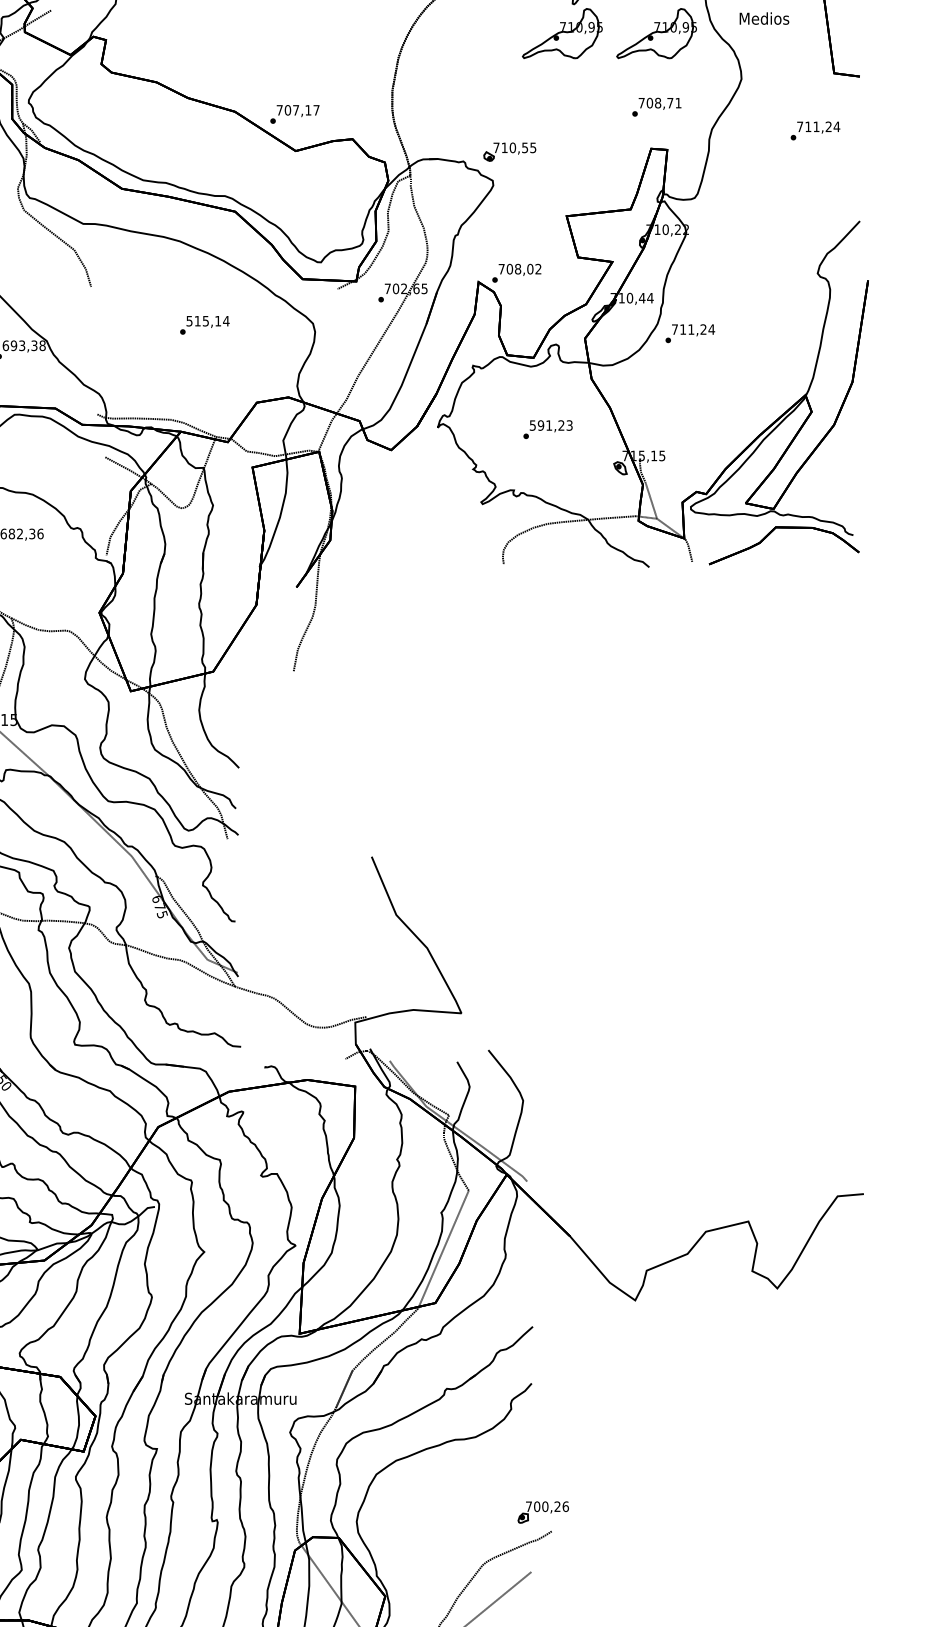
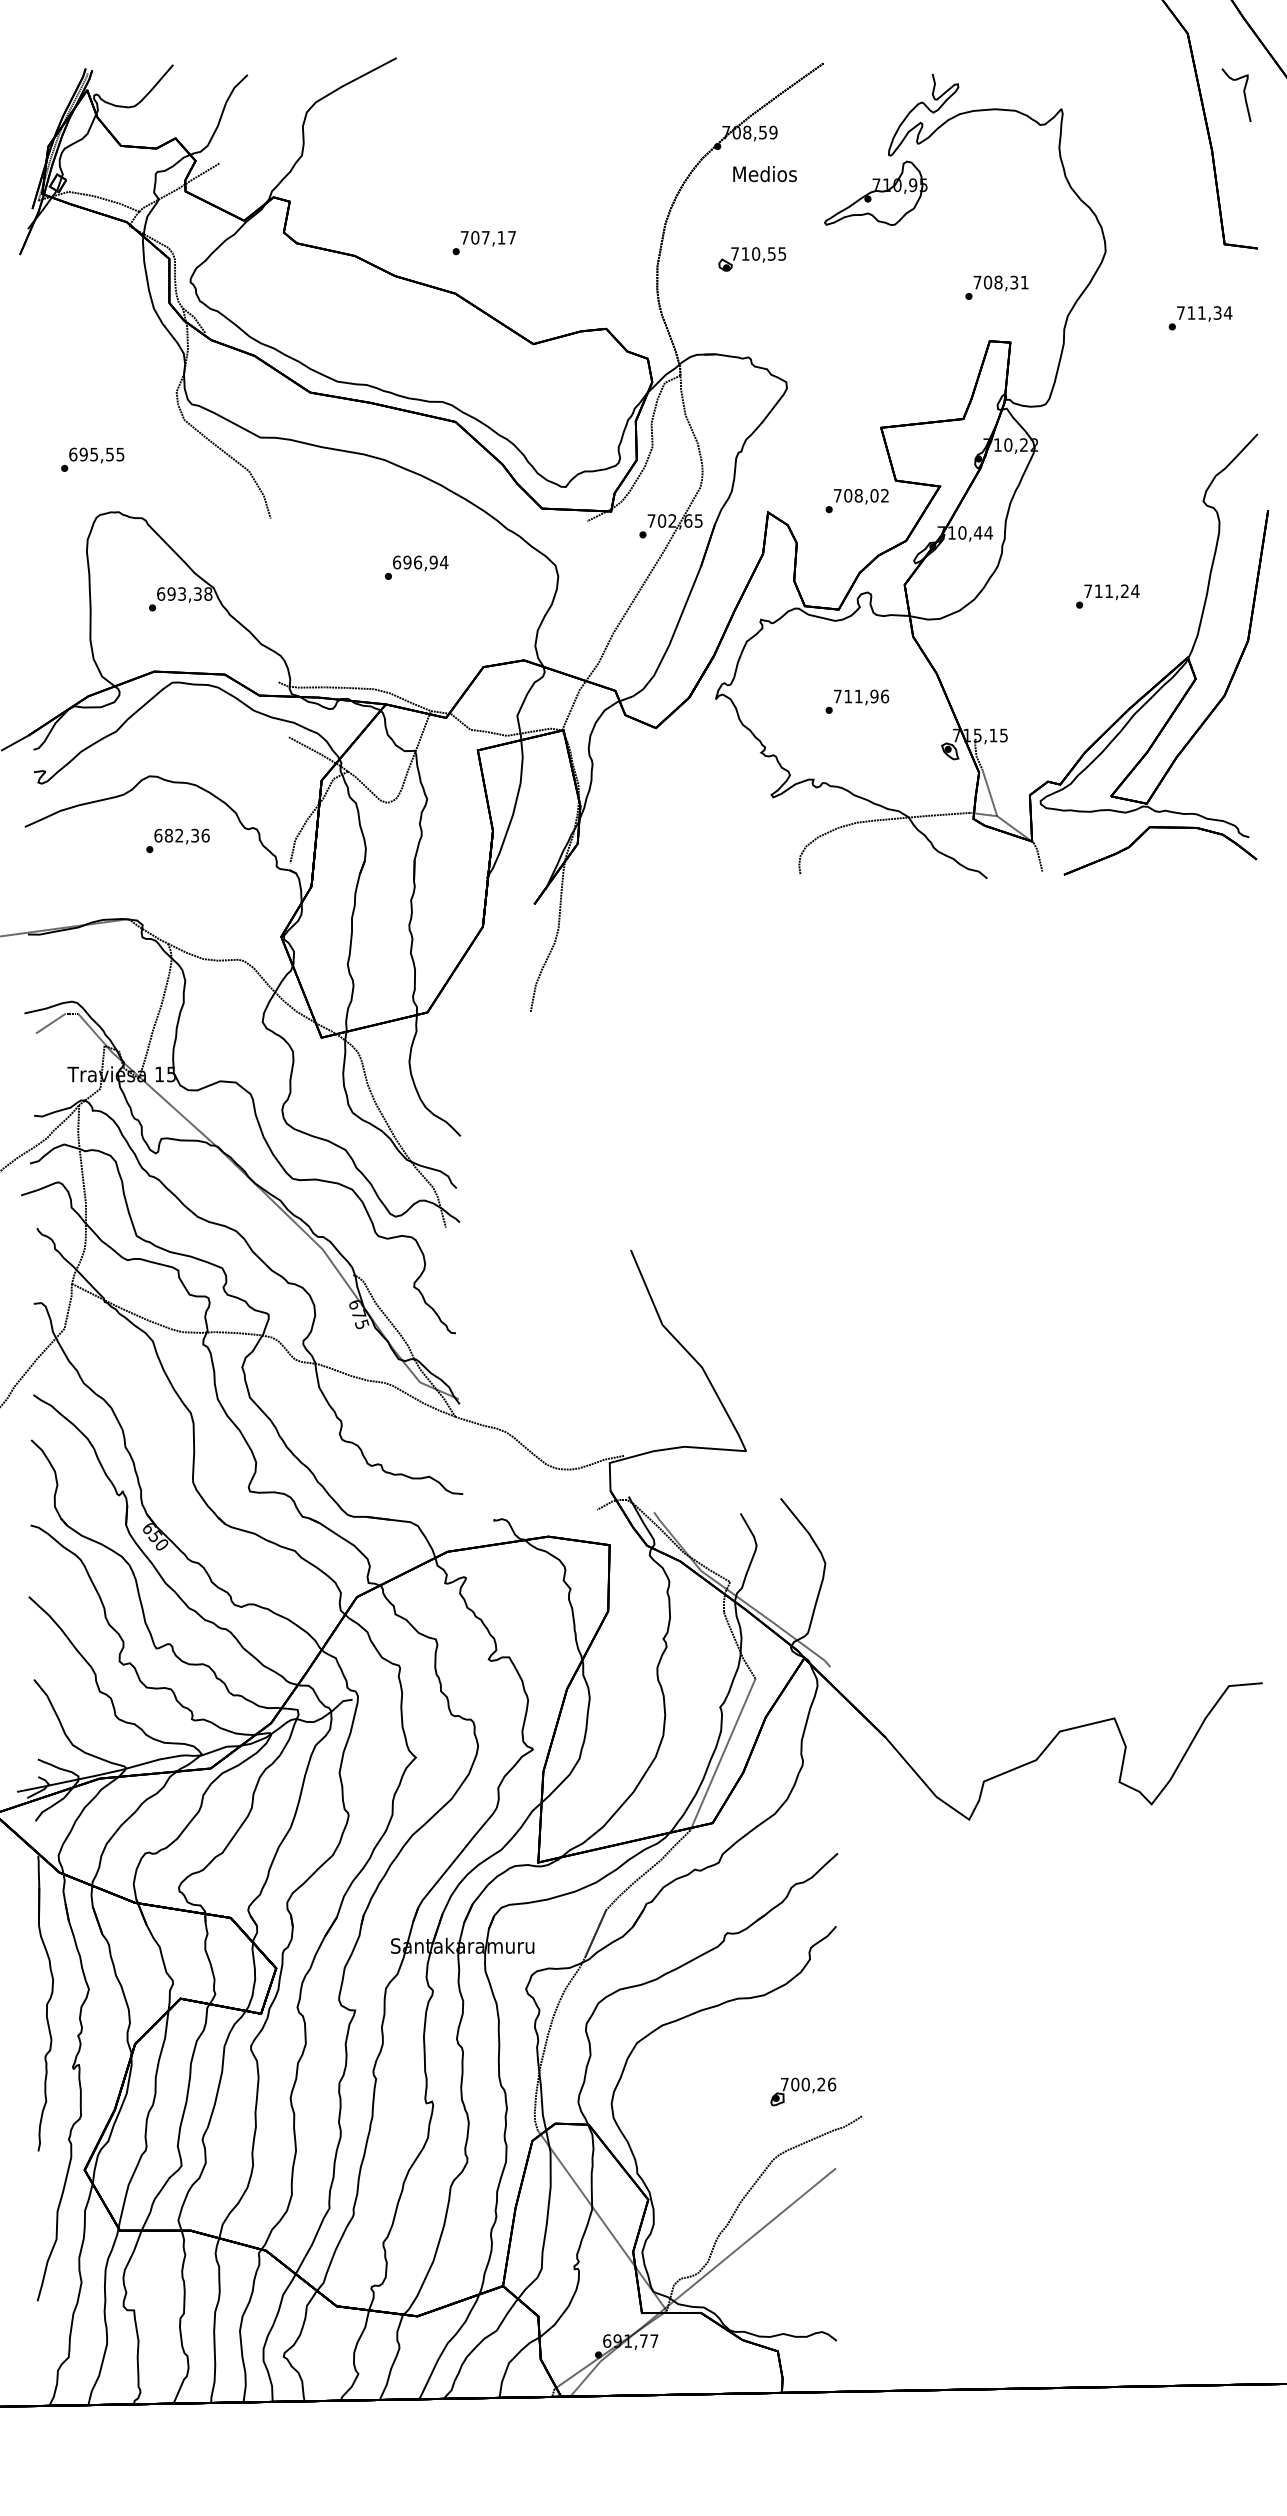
text: (763, 18) -> (764, 174), moved
part: (656, 32) -> (996, 192), removed
text: (670, 103) -> (1014, 282), 708,71 -> 708,31
text: (294, 114) -> (483, 243), moved
text: (828, 126) -> (1217, 312), 711,24 -> 711,34
part: (510, 152) -> (752, 259), moved
text: (516, 273) -> (856, 501), moved
text: (203, 321) -> (415, 562), 515,14 -> 696,94
text: (690, 333) -> (1107, 596), moved
text: (551, 425) -> (861, 696), 591,23 -> 711,96
part: (543, 1512) -> (803, 2091), moved

